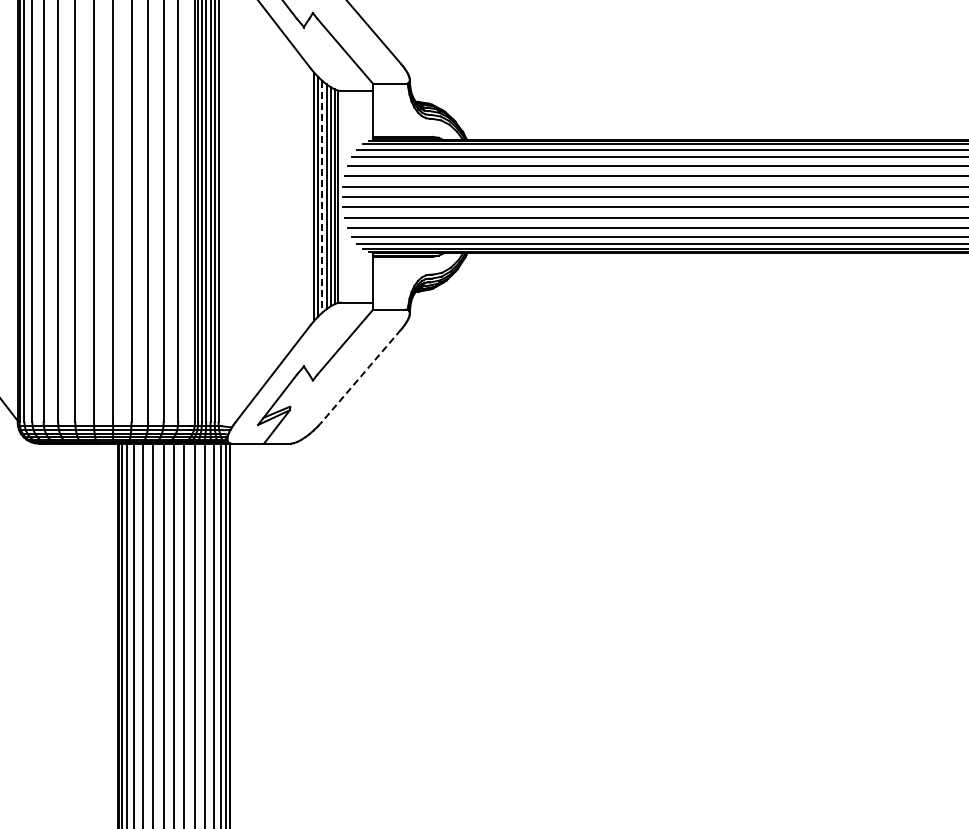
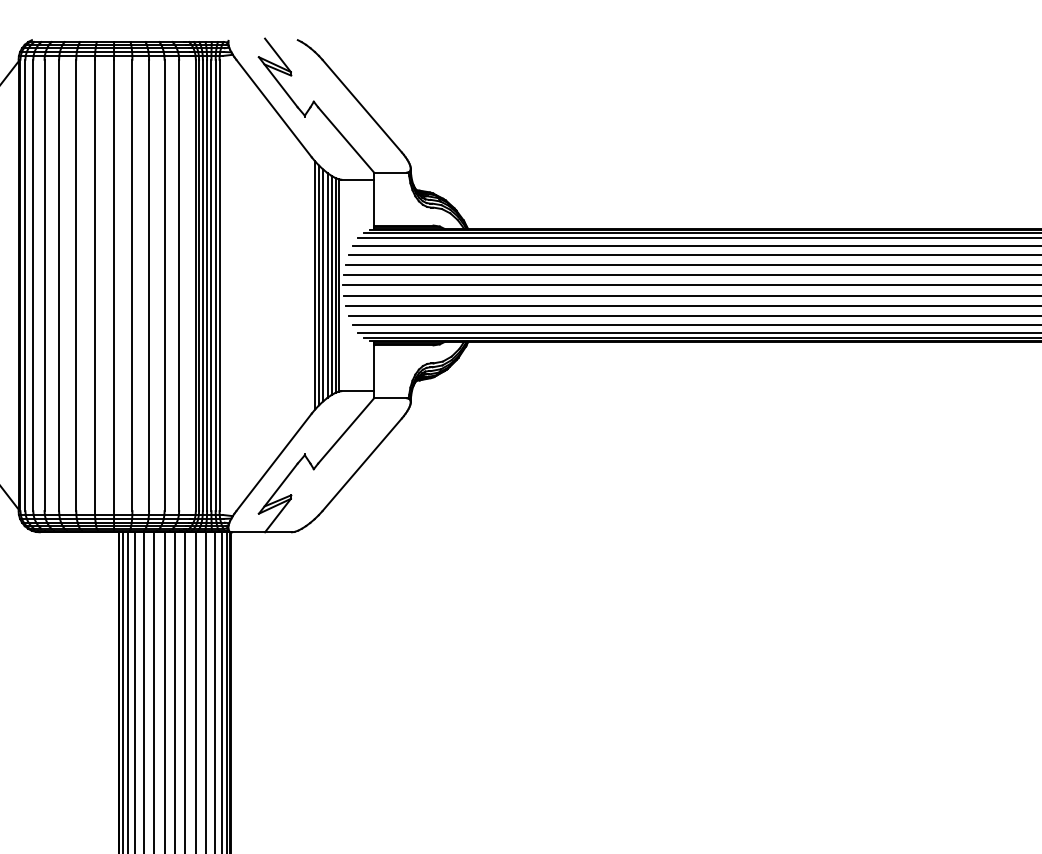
line: (322, 196) -> (323, 285), dashed -> solid
line: (360, 376) -> (361, 465), dashed -> solid

